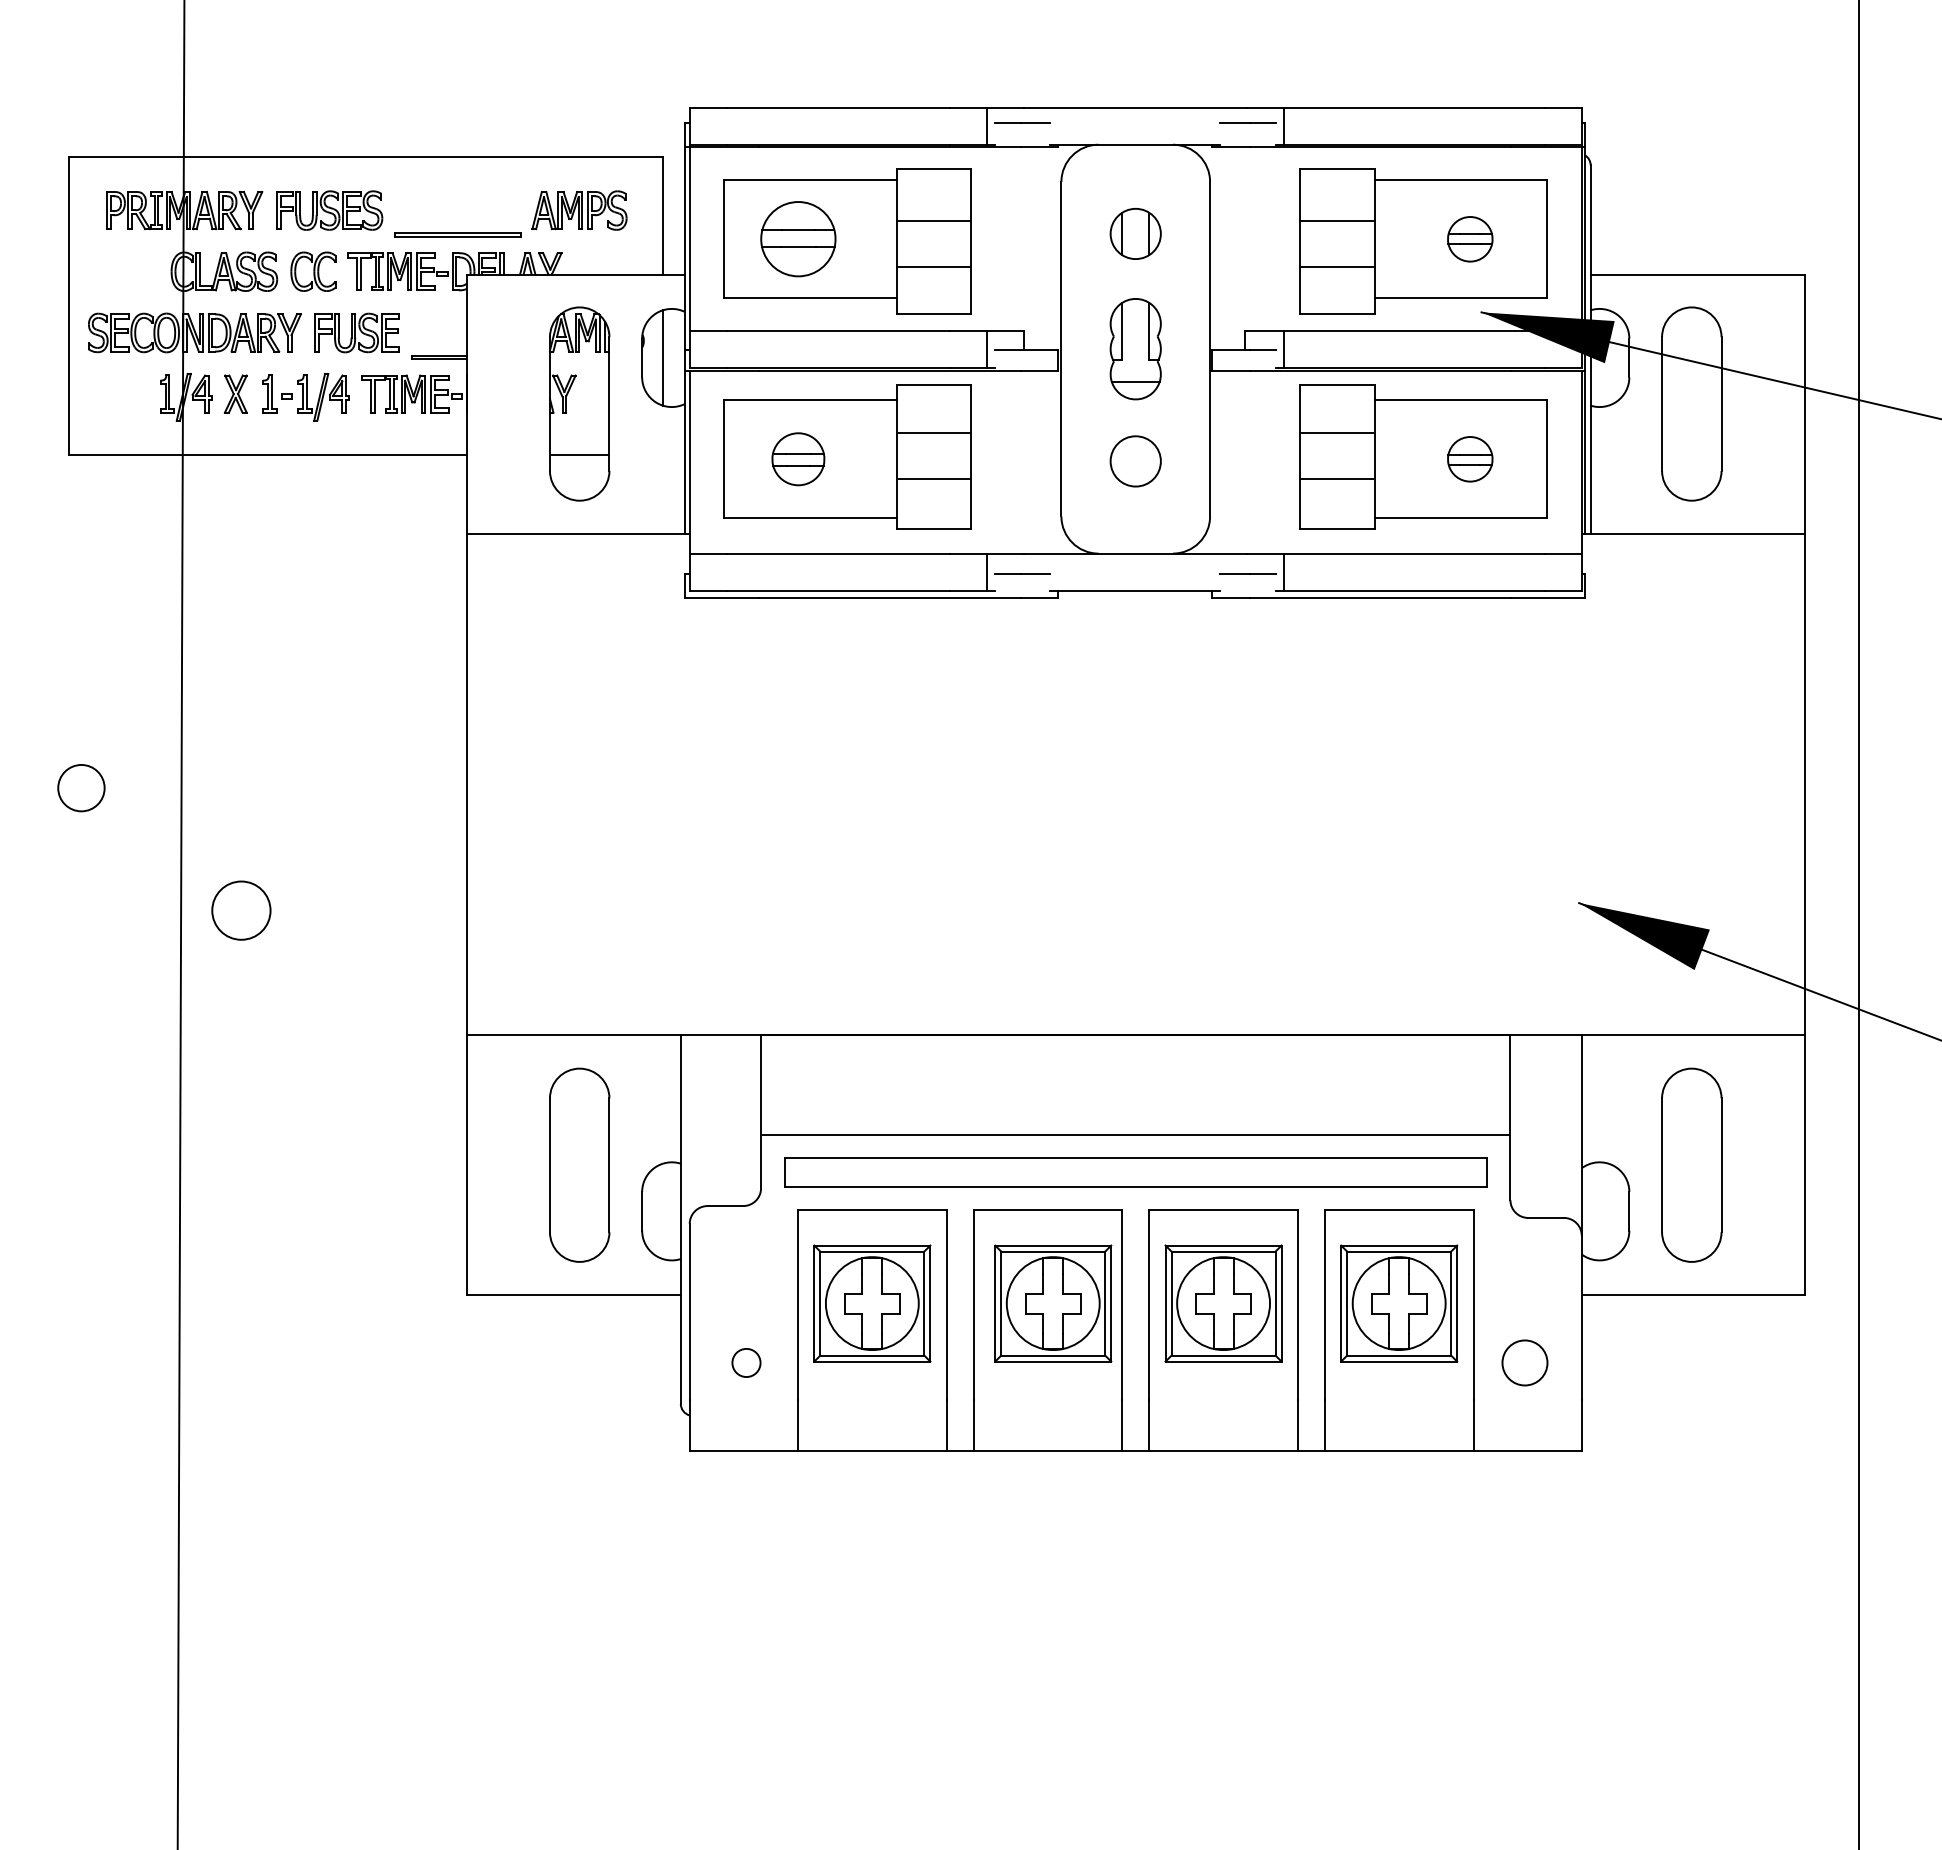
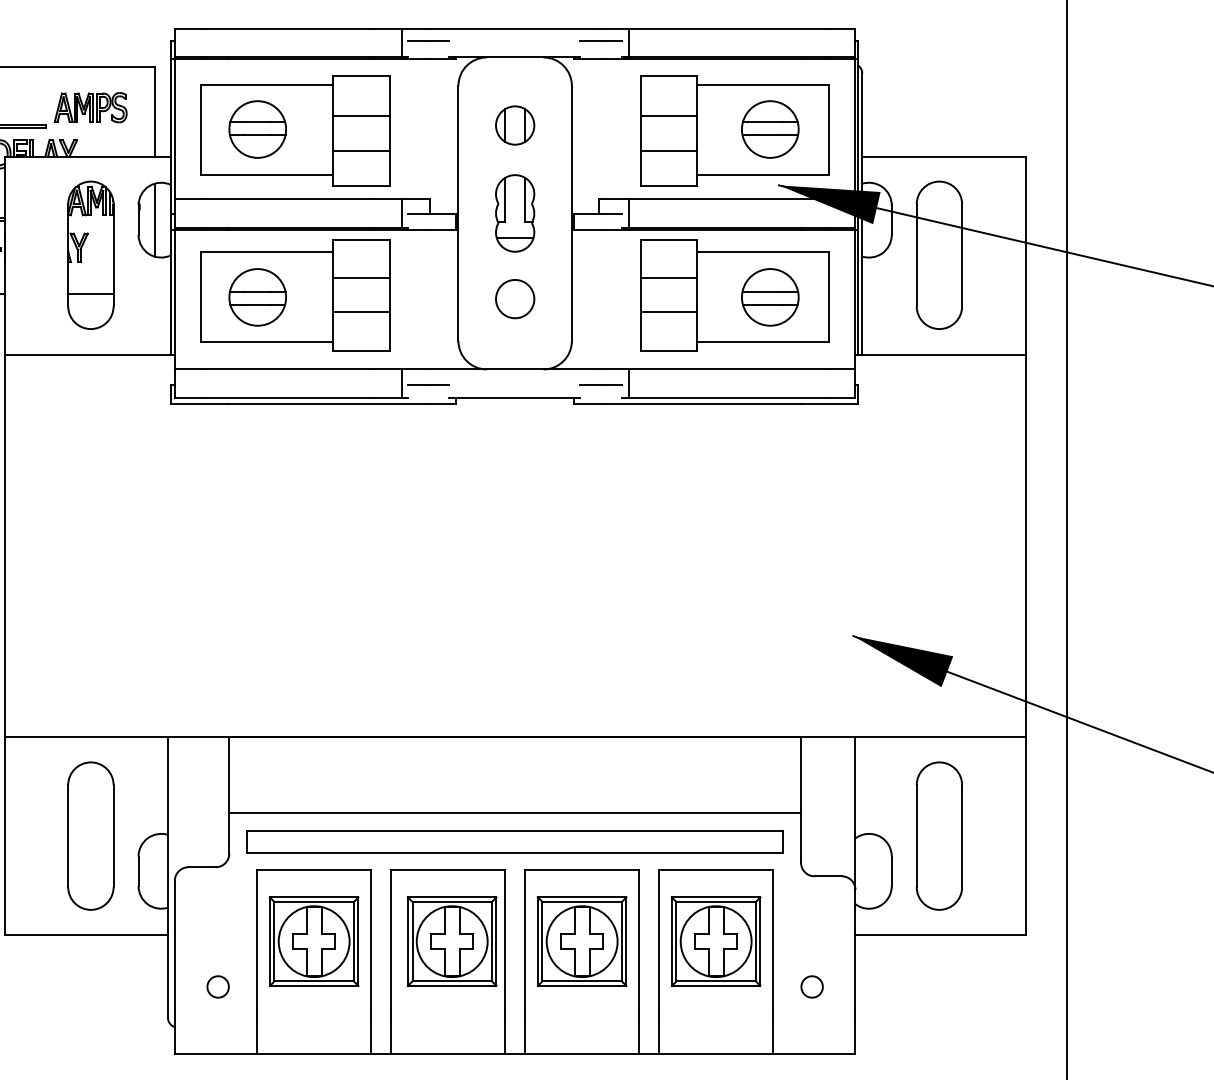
part: (1470, 239) -> (770, 129), size x1.67
part: (798, 459) -> (257, 297), size x1.43
part: (1470, 459) -> (770, 297), size x1.67
circle: (1524, 1362) -> (811, 986), size x0.62

